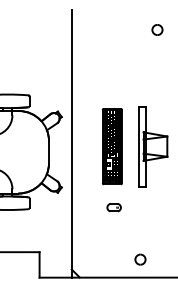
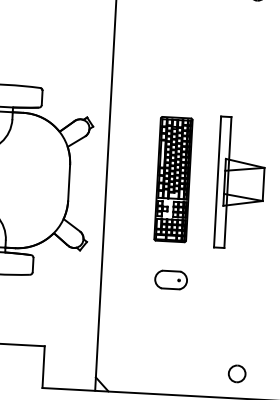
part: (113, 207) -> (169, 279), size x1.43
part: (140, 259) -> (237, 373), moved

